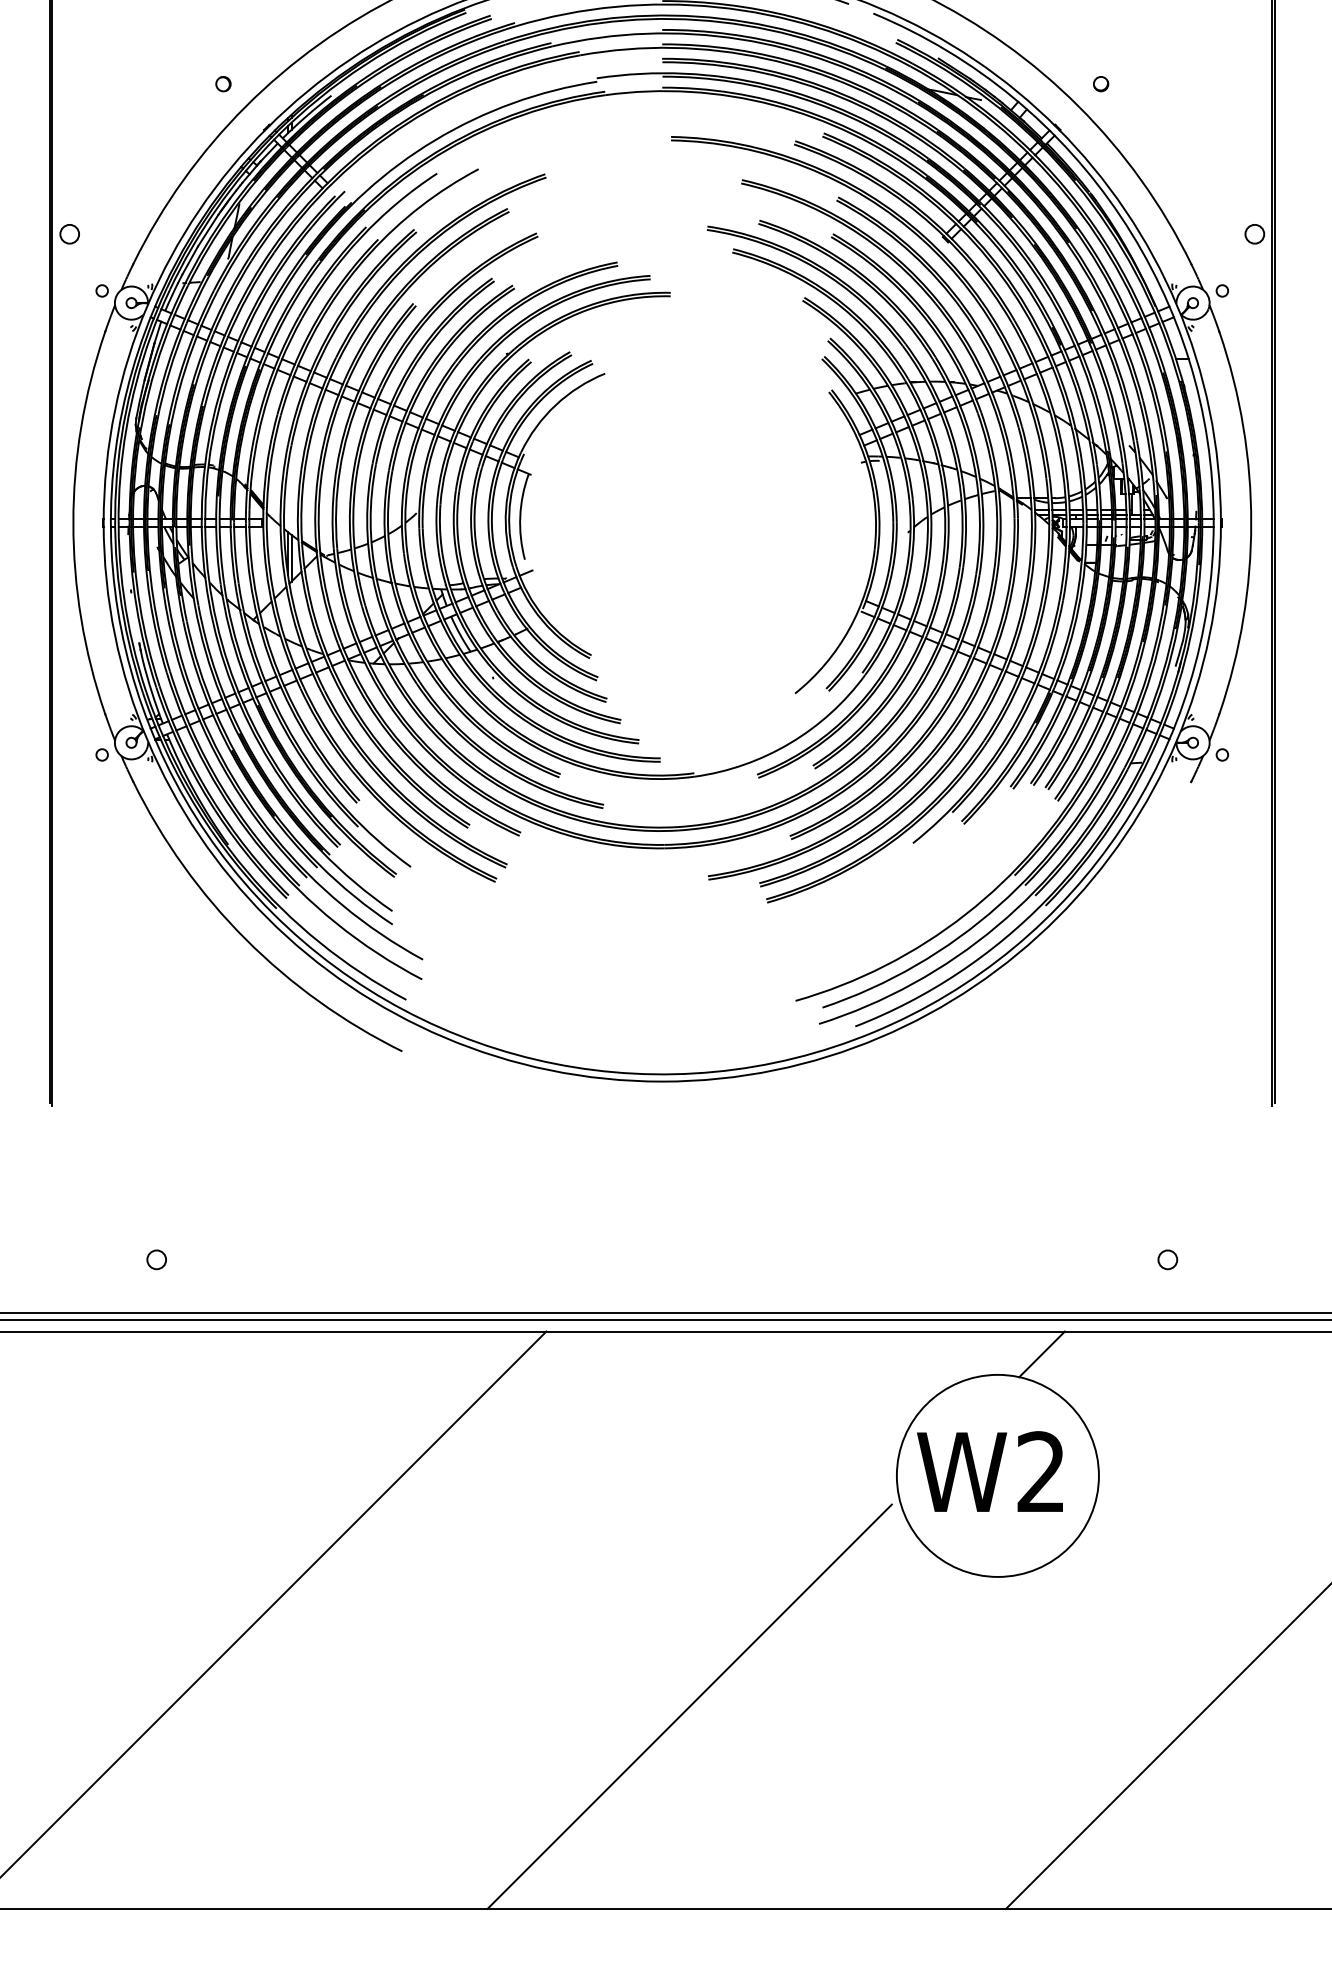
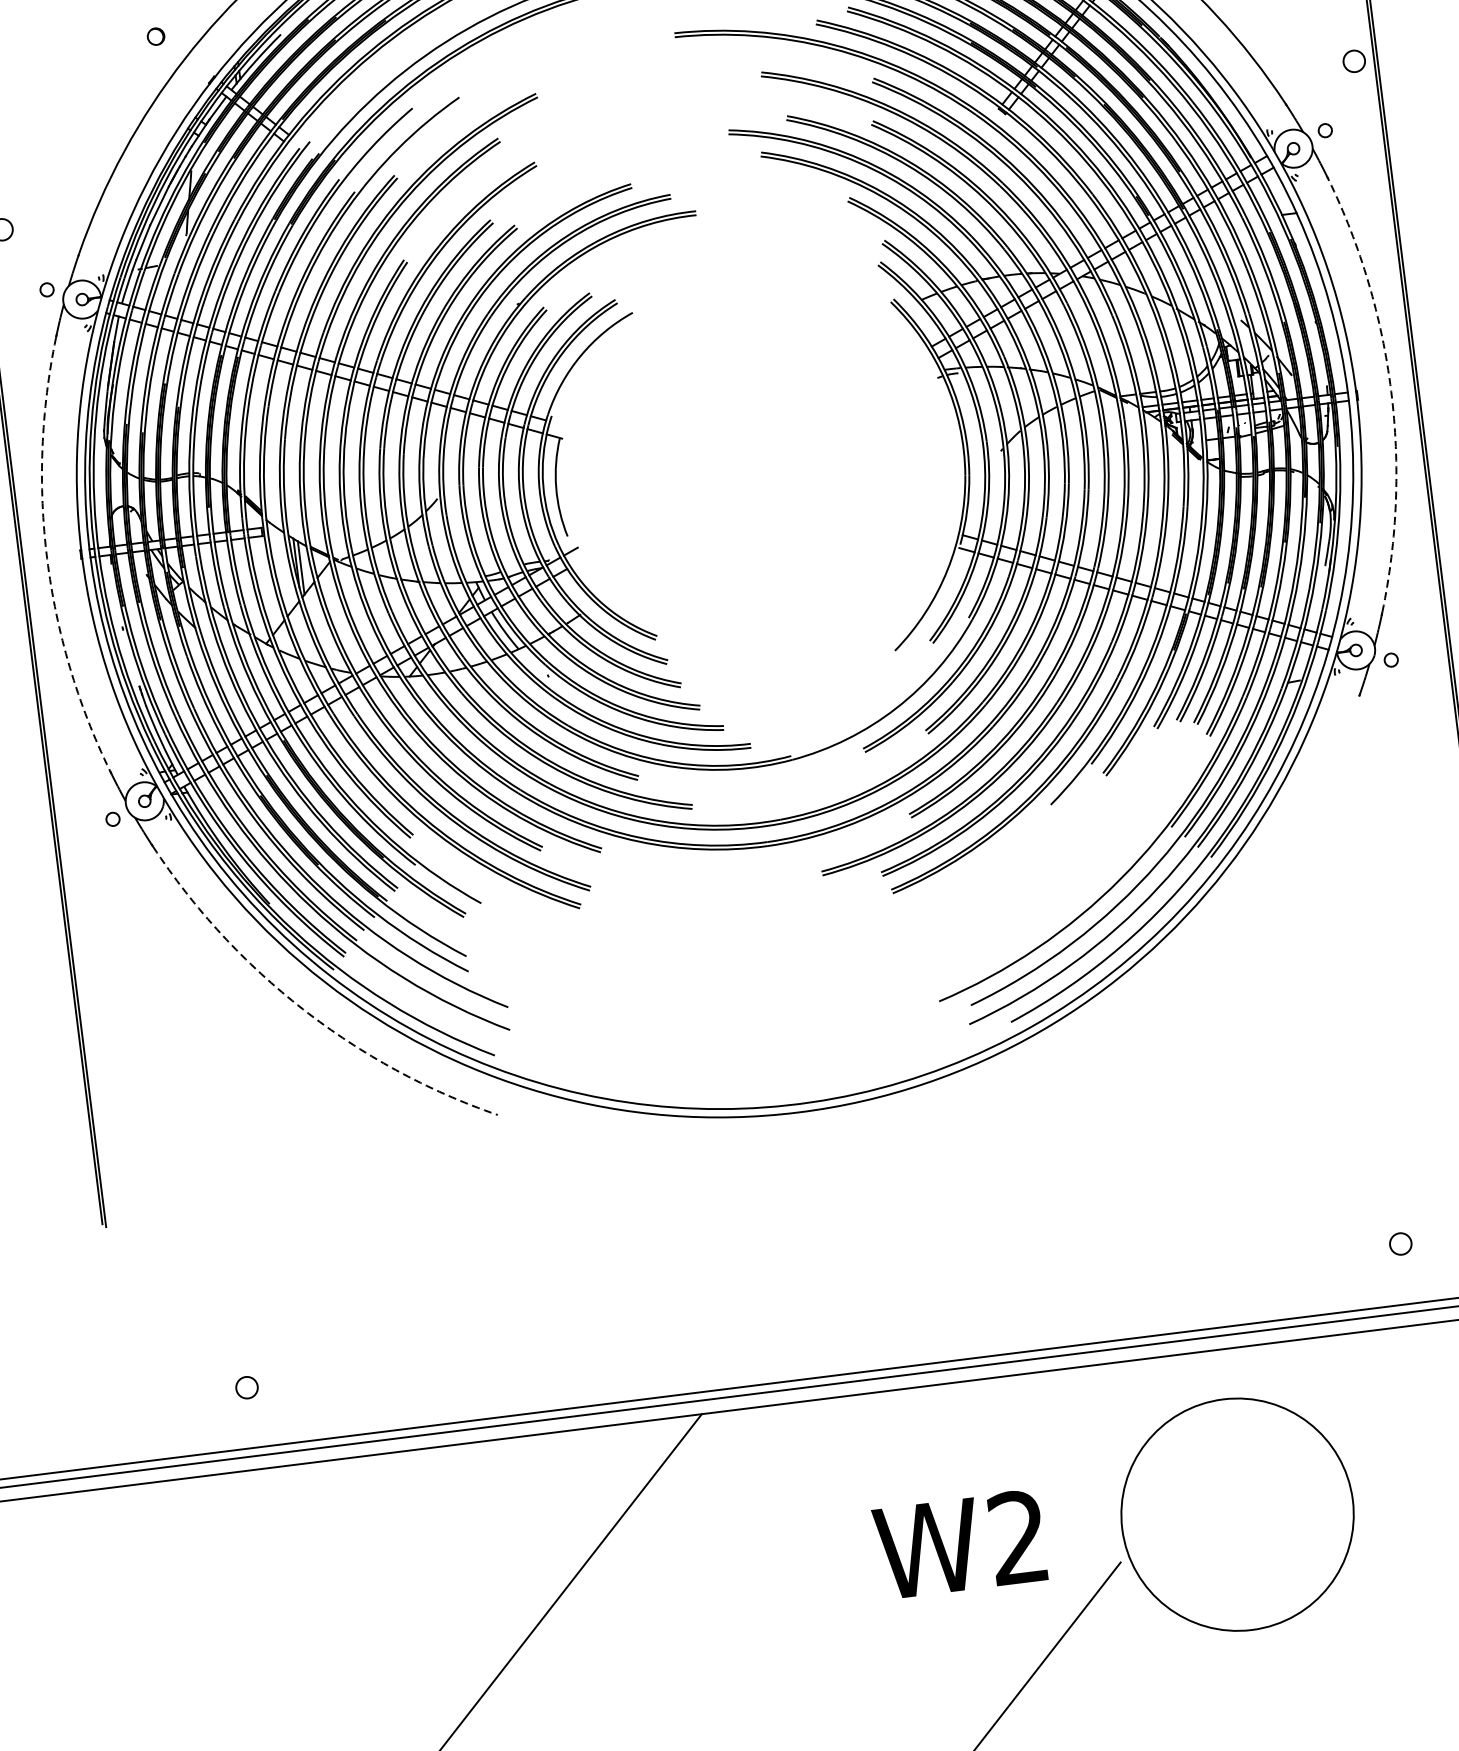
arc: (73, 522) -> (47, 558), solid -> dashed
arc: (1251, 522) -> (1391, 390), solid -> dashed
arc: (245, 939) -> (302, 1009), solid -> dashed
line: (1041, 1354) -> (1270, 1369), removed
text: (989, 1471) -> (959, 1544), moved

